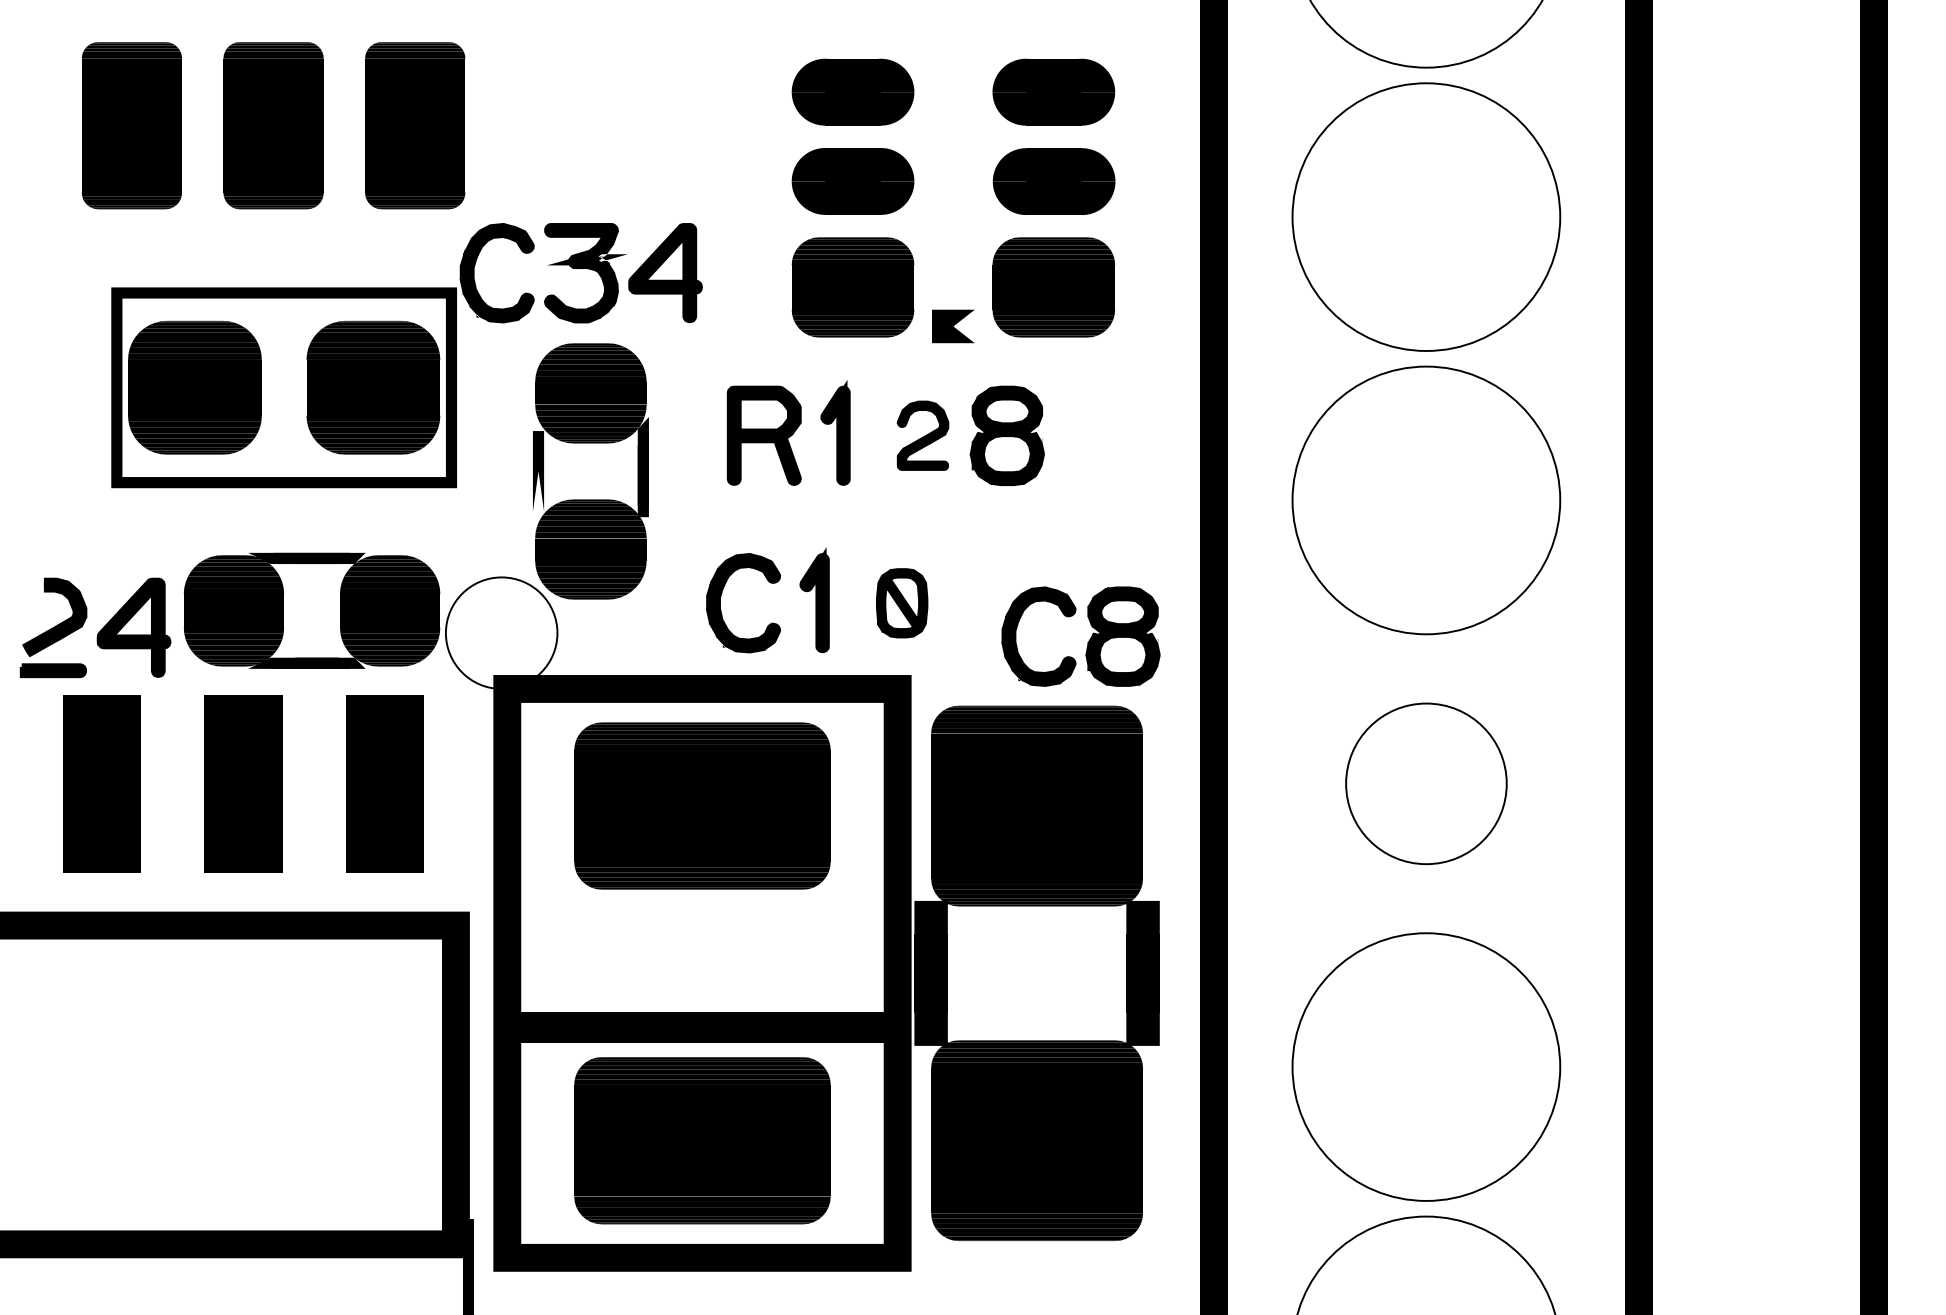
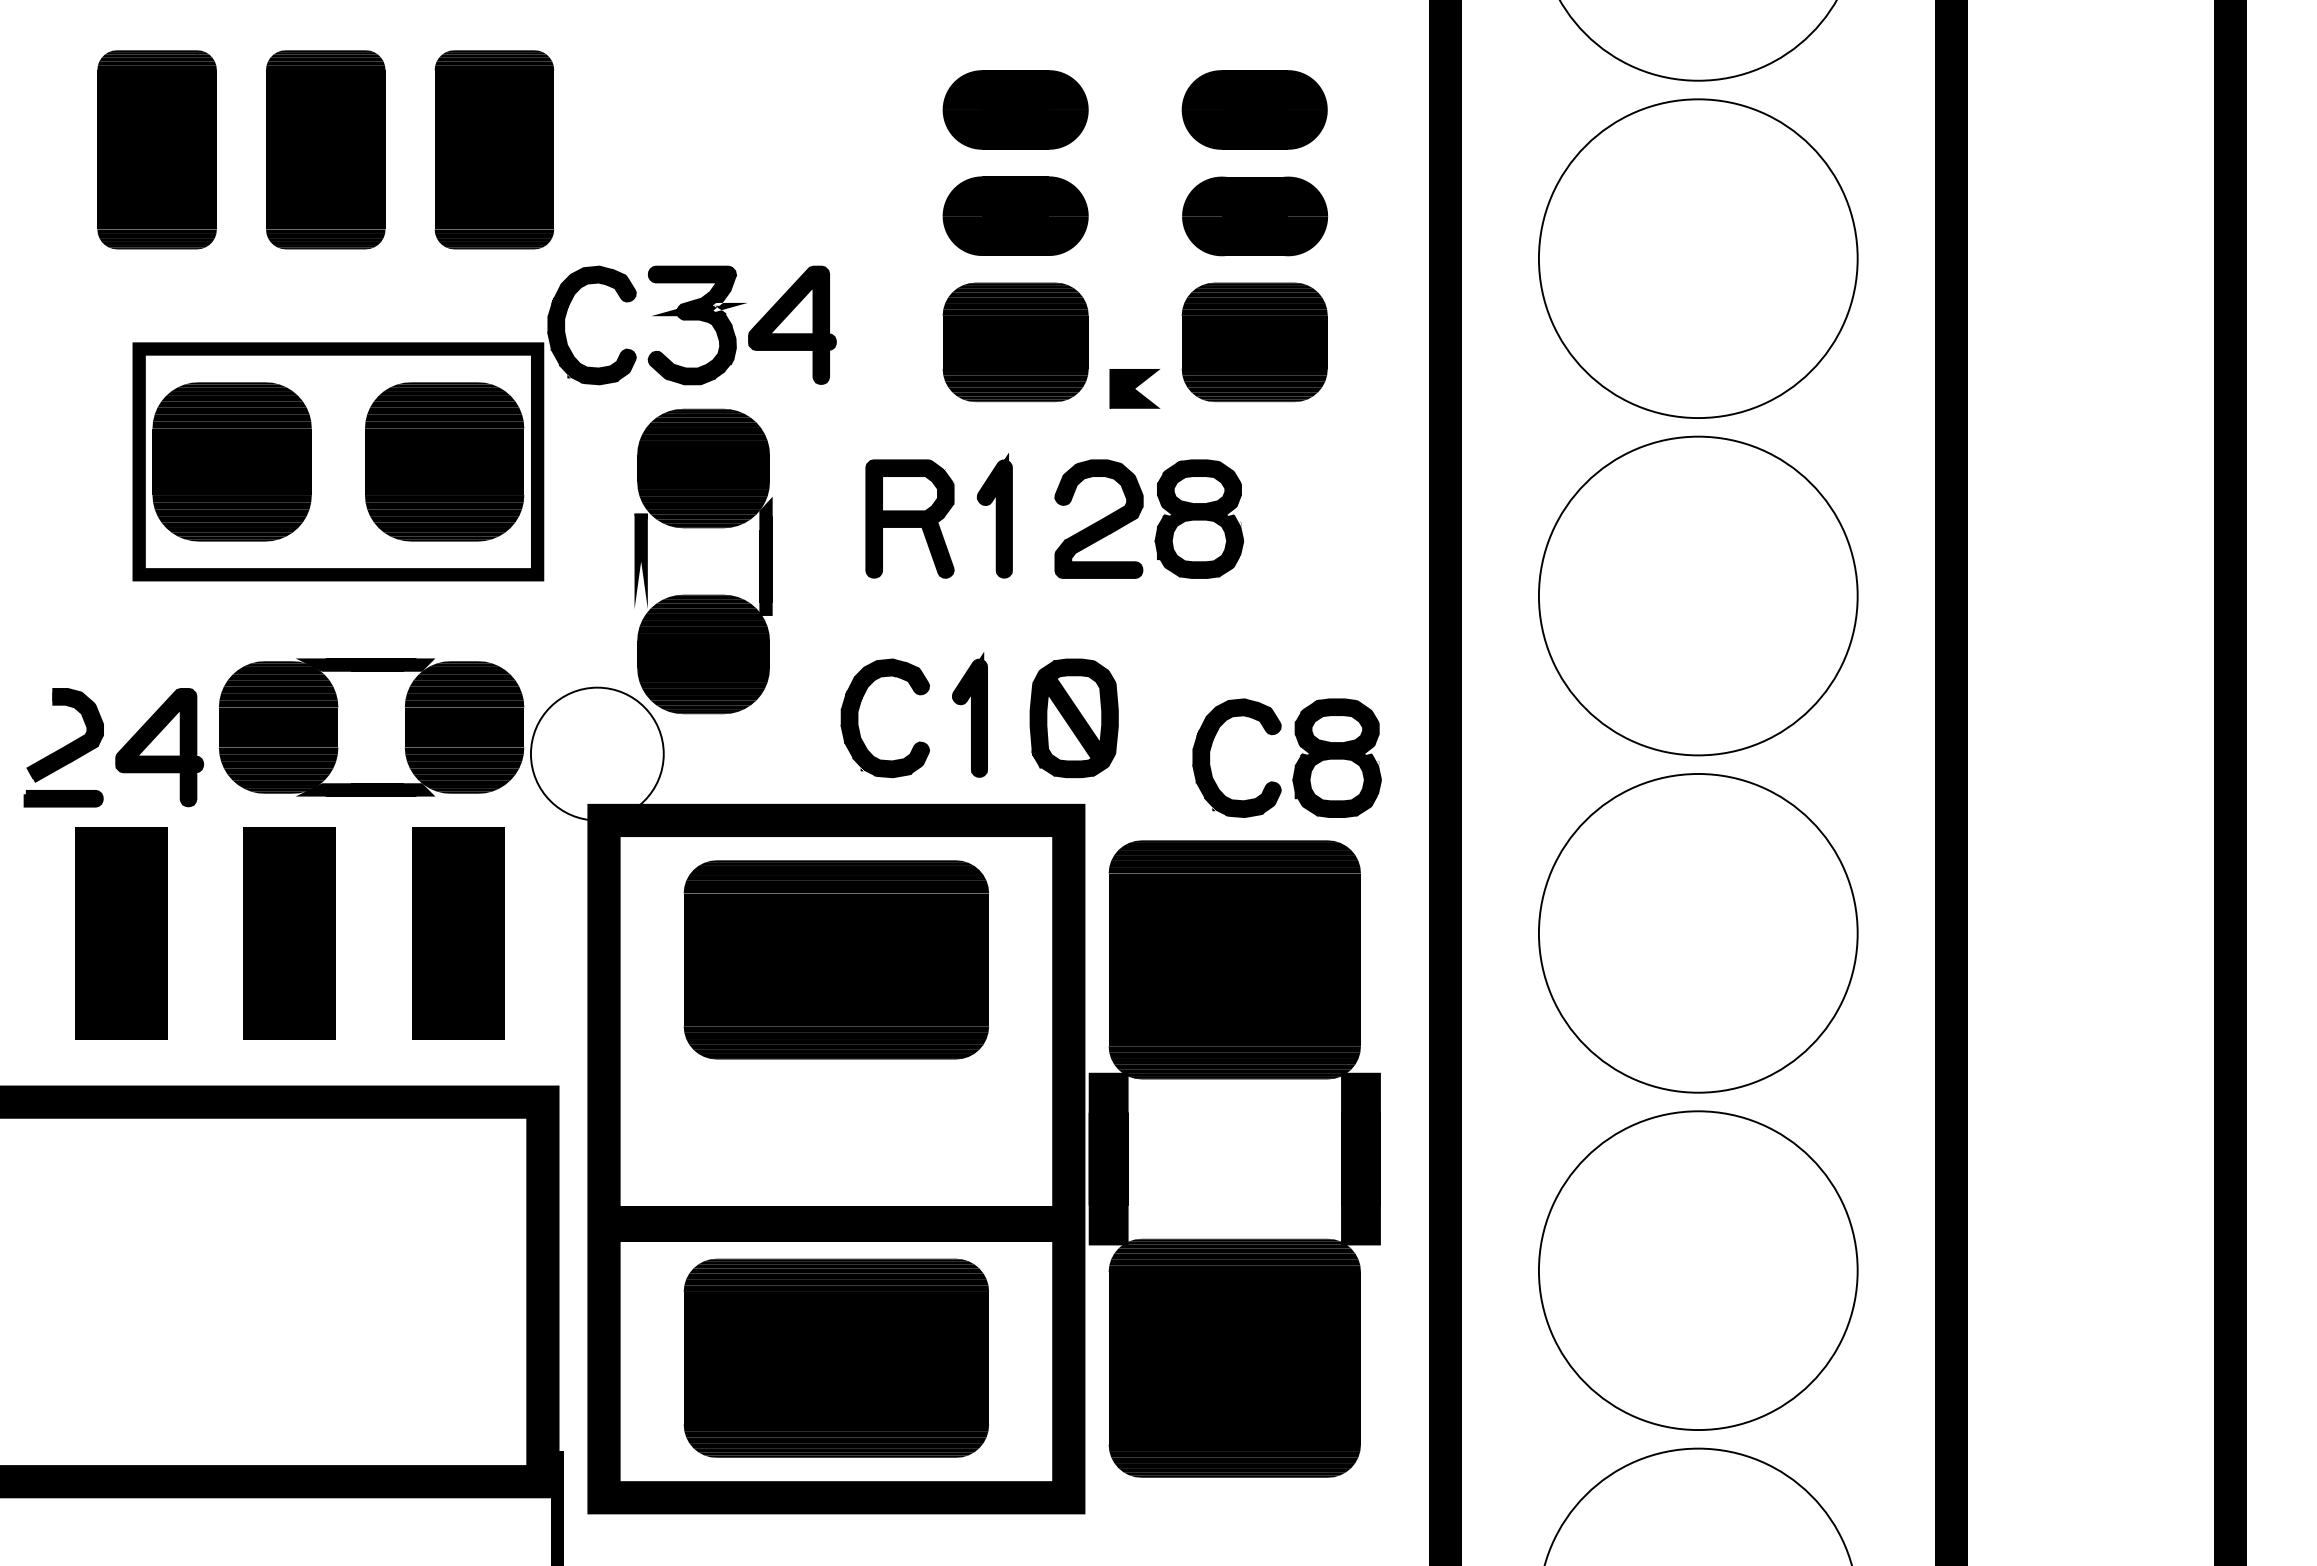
part: (922, 435) -> (1098, 518), size x1.43
part: (901, 603) -> (1073, 718), size x1.43
part: (1426, 783) -> (1698, 933), size x1.67

